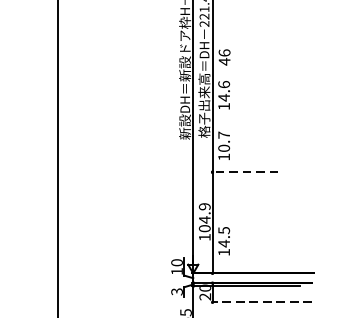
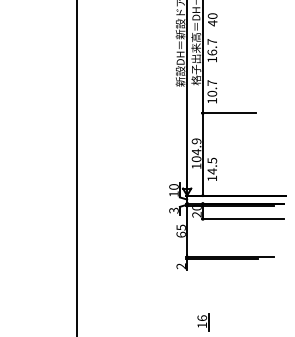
text: (224, 52) -> (212, 15), 46 -> 40
text: (224, 90) -> (212, 46), 14.6 -> 16.7
line: (244, 172) -> (228, 113), dashed -> solid
line: (262, 302) -> (243, 219), dashed -> solid

